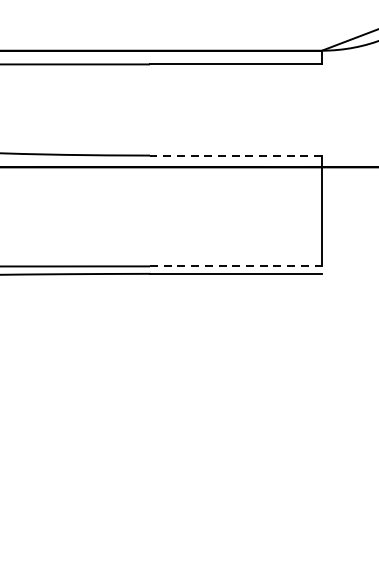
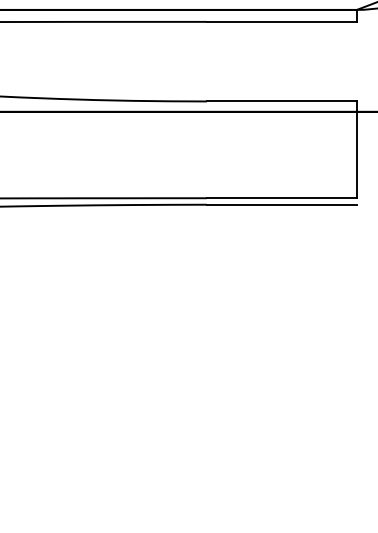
line: (235, 155) -> (281, 101), dashed -> solid
line: (236, 266) -> (282, 198), dashed -> solid

